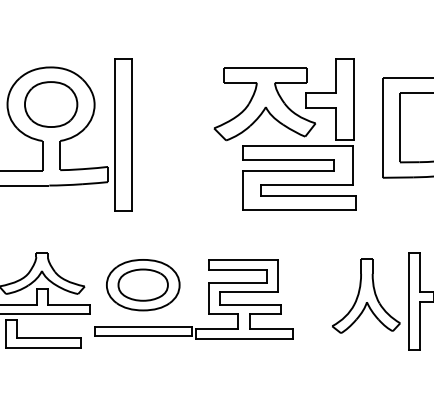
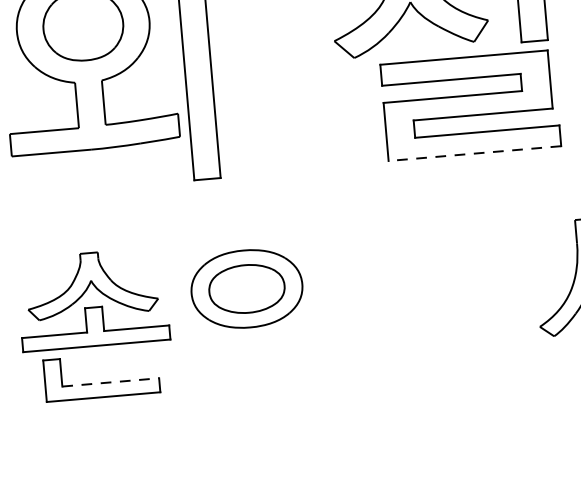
line: (299, 209) -> (474, 153), solid -> dashed
part: (208, 299) -> (348, 302), removed
line: (49, 338) -> (111, 382), solid -> dashed

